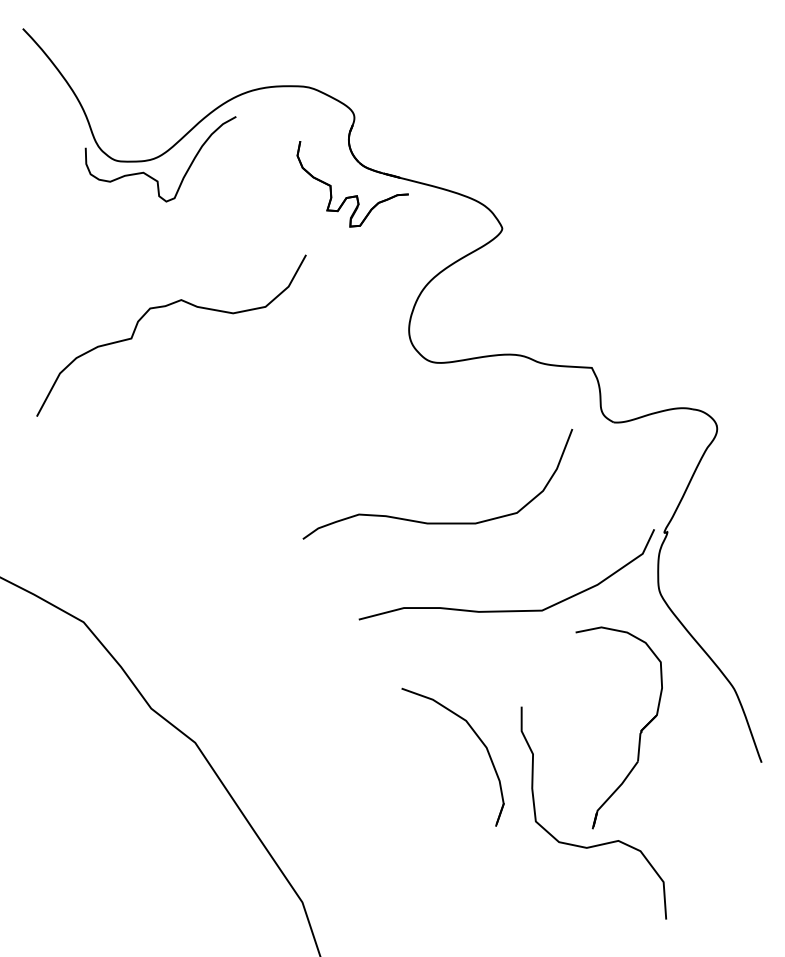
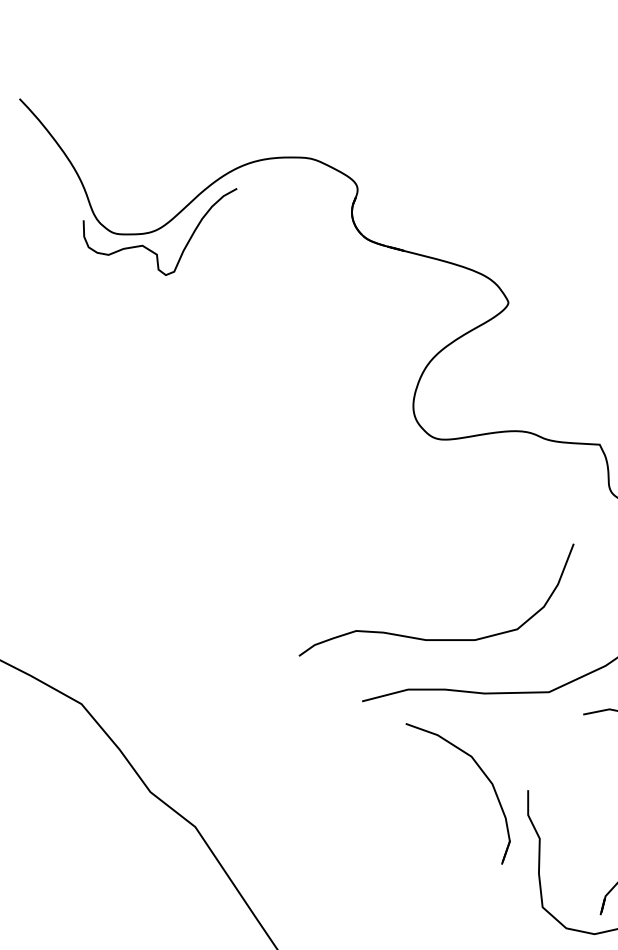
part: (353, 195) -> (356, 268), removed
curve: (164, 307) -> (163, 383), removed
curve: (437, 522) -> (436, 639), moved
part: (476, 736) -> (482, 772), moved

